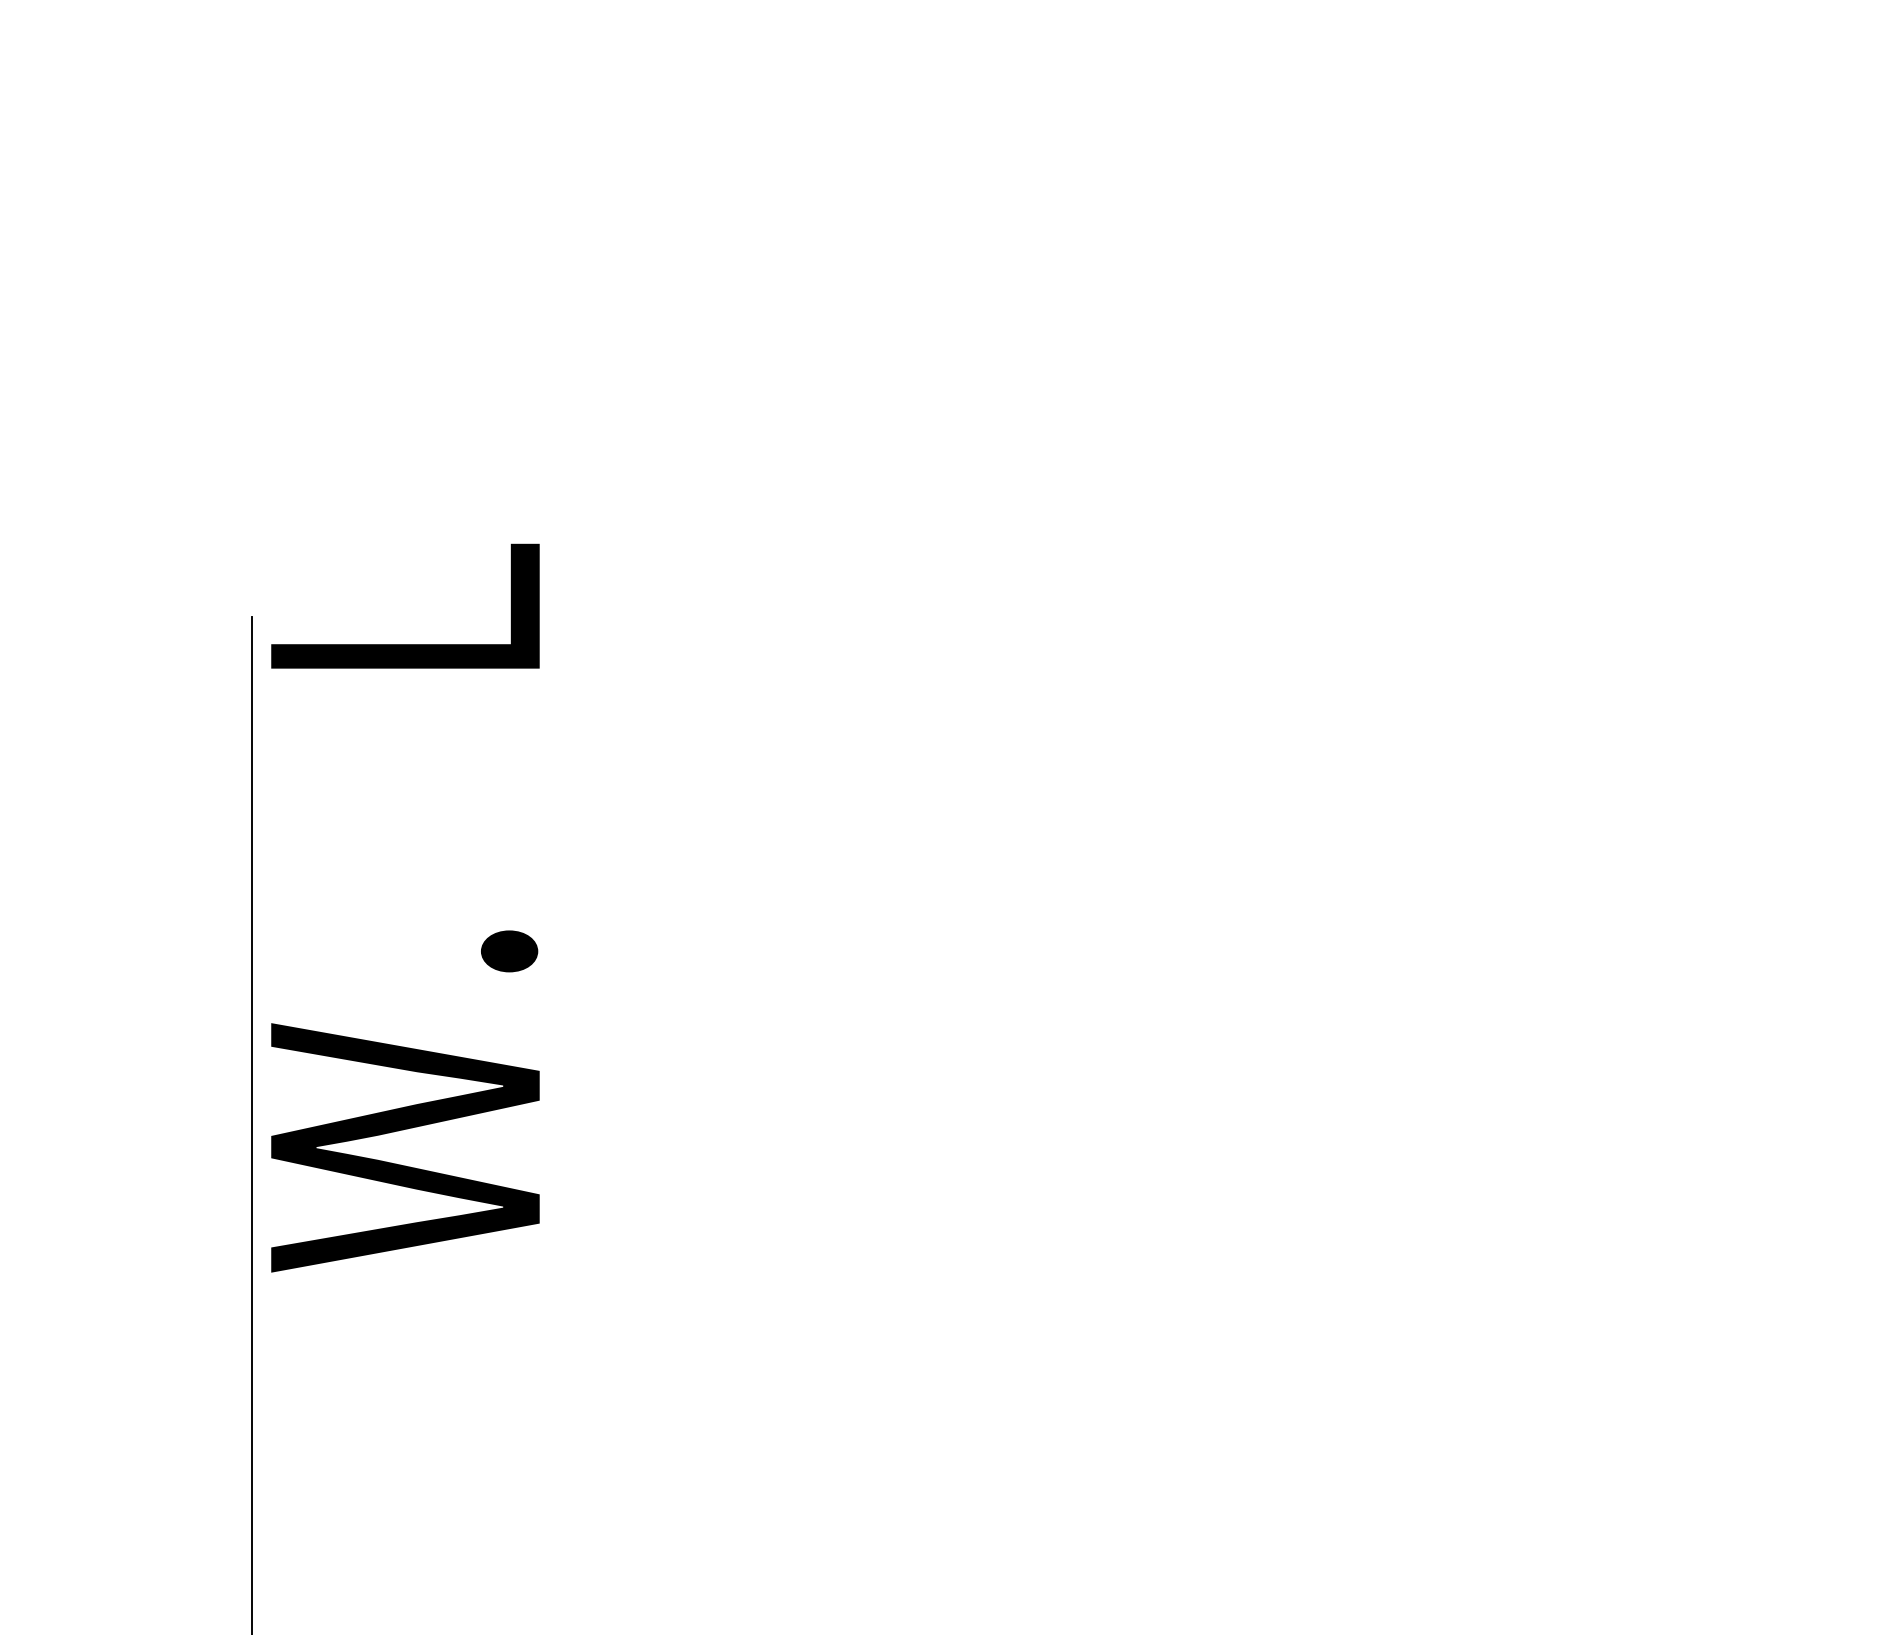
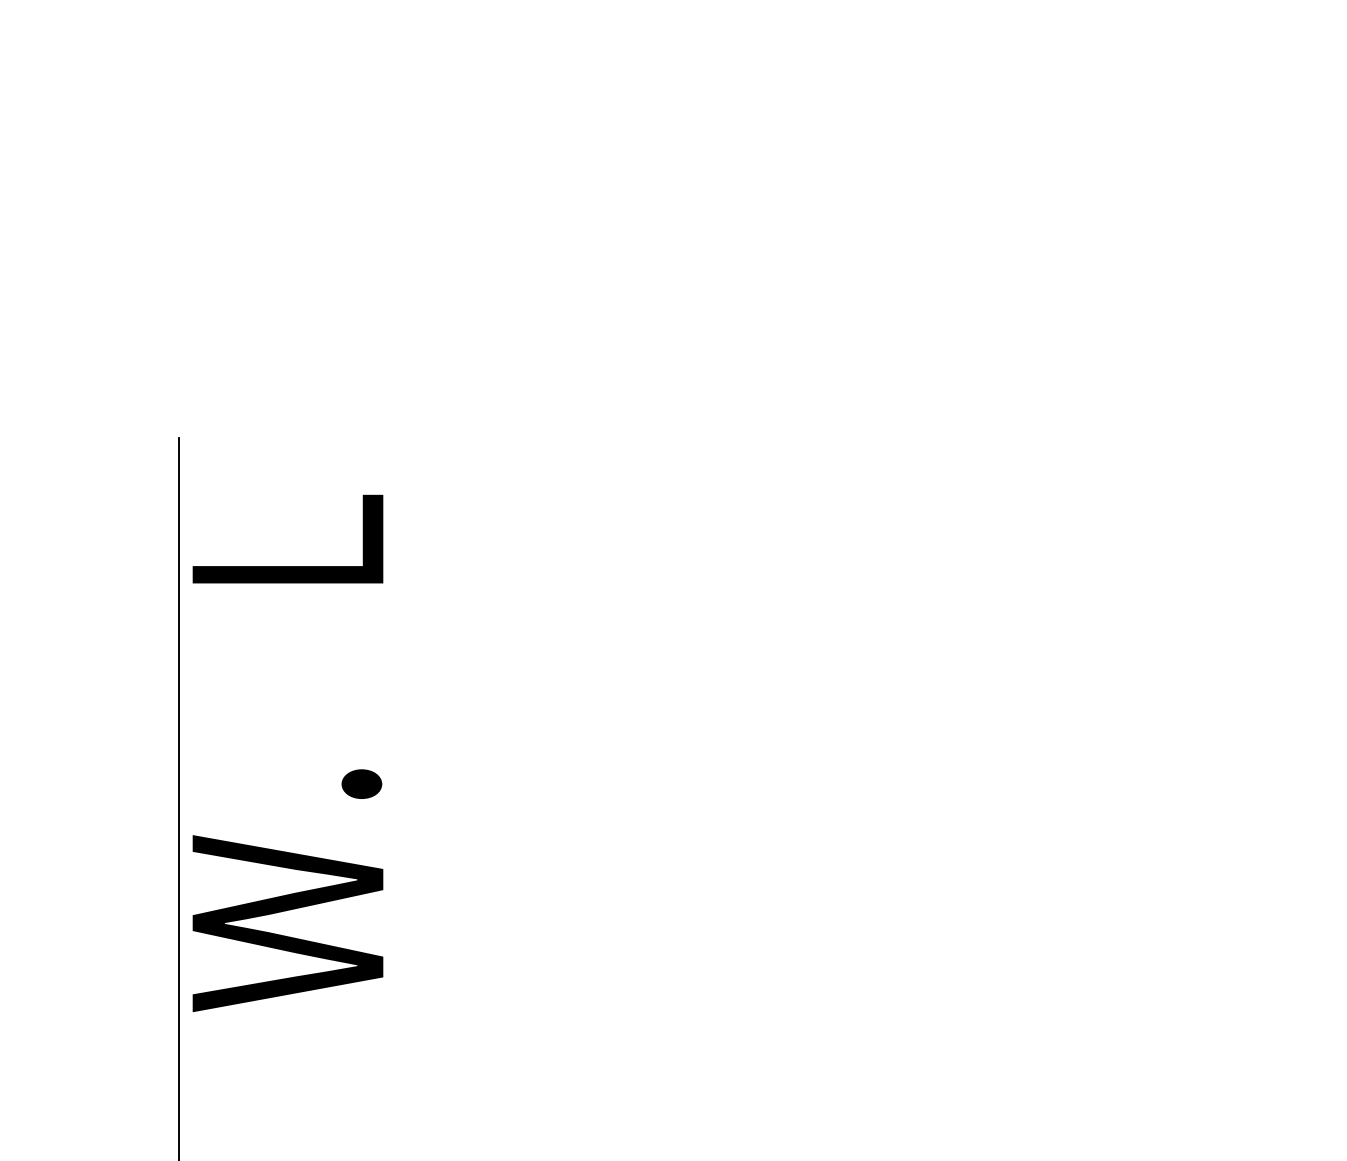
text: (405, 907) -> (288, 753), moved

